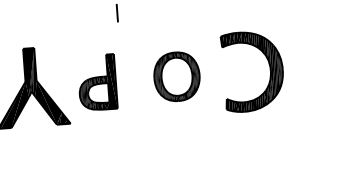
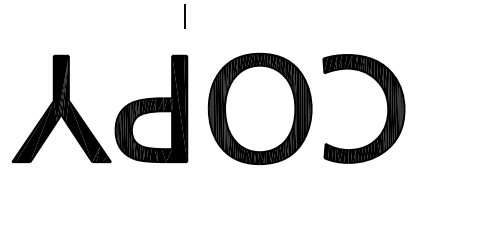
part: (176, 76) -> (259, 108), size x1.67
part: (97, 82) -> (151, 108), size x1.43

